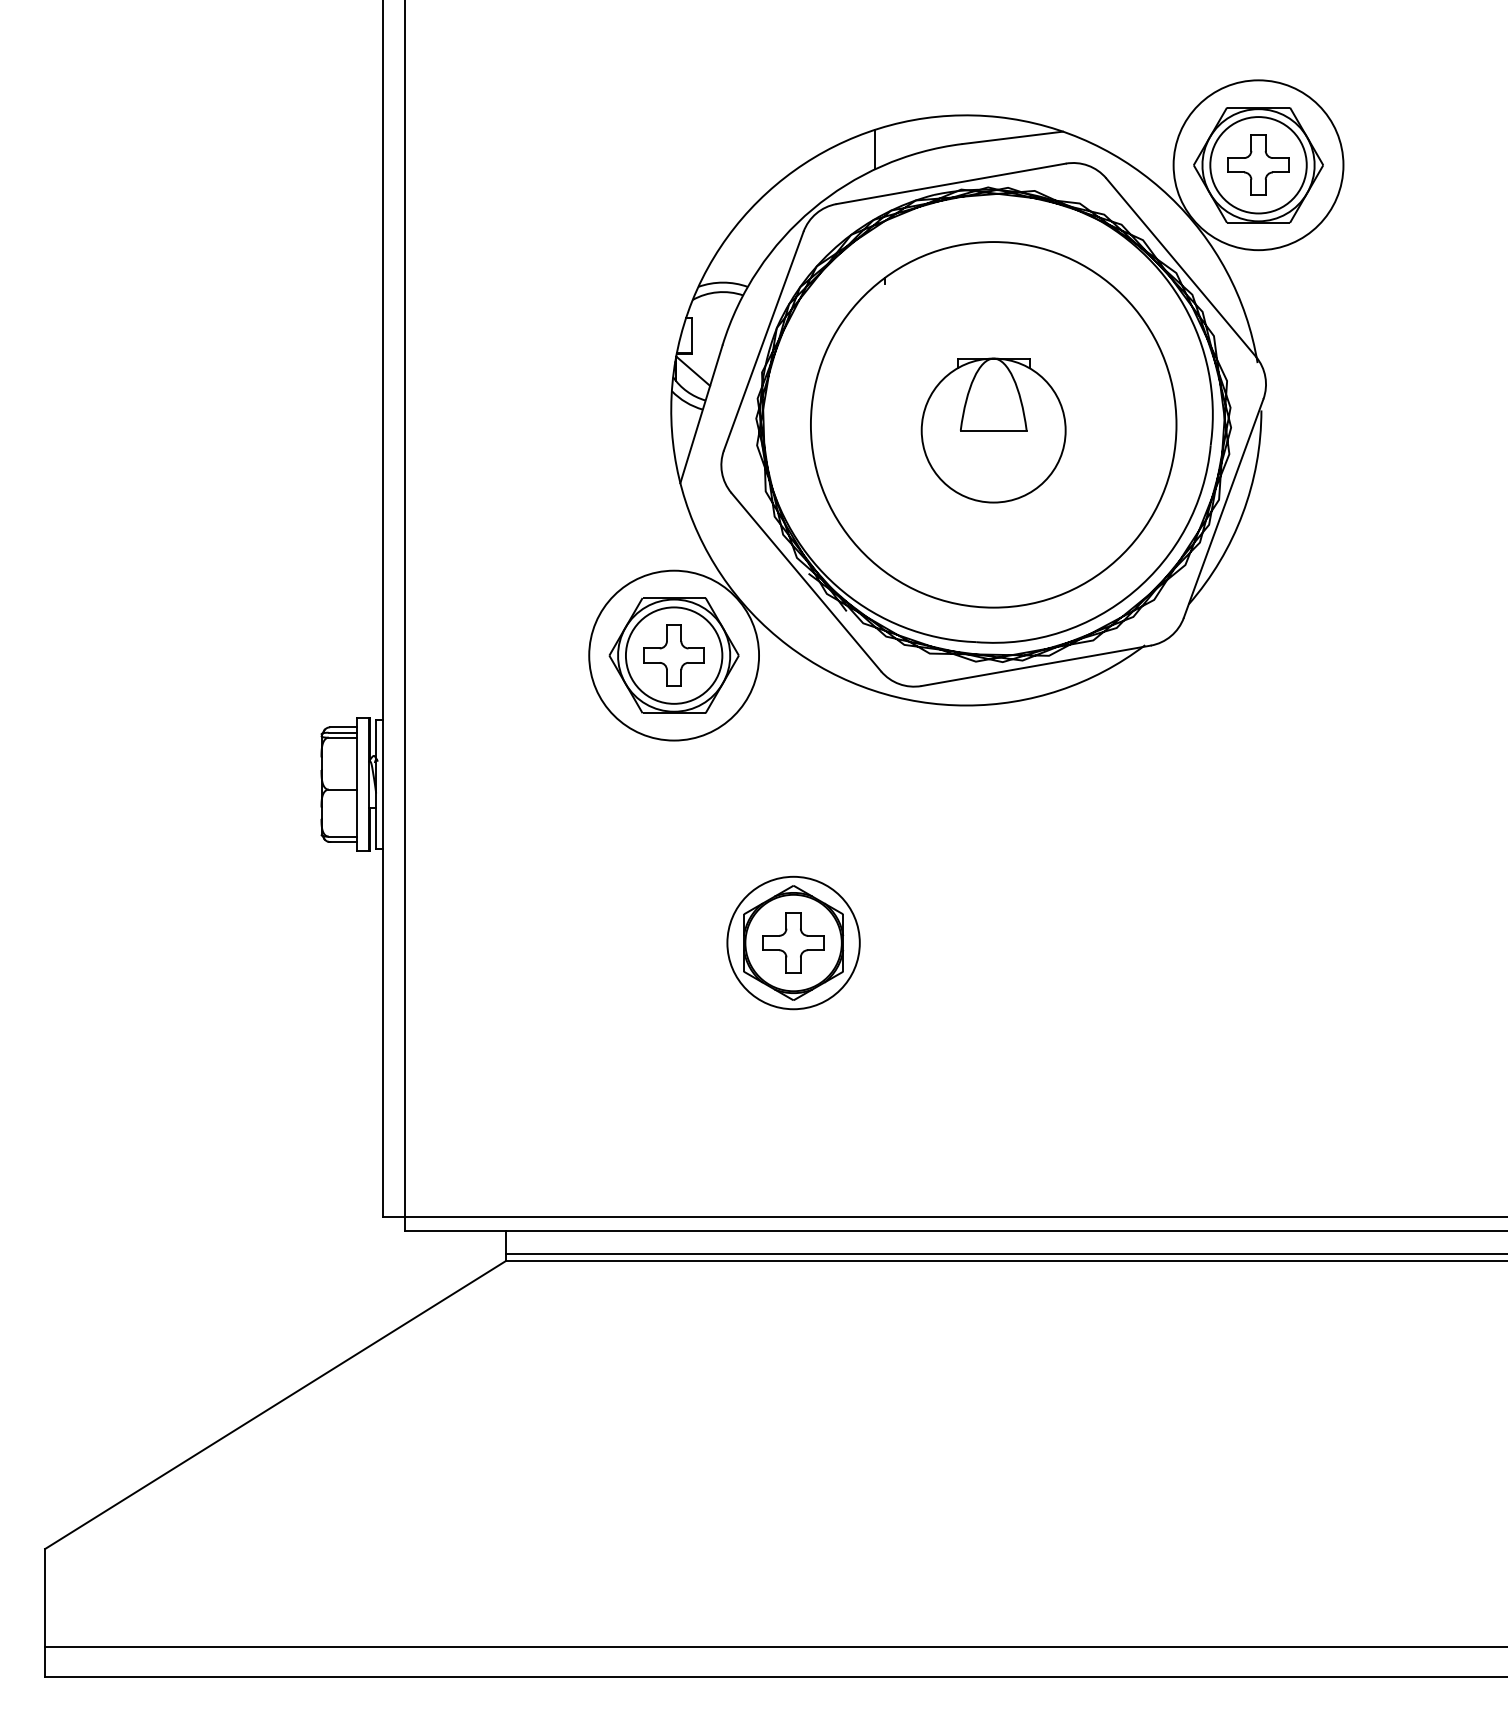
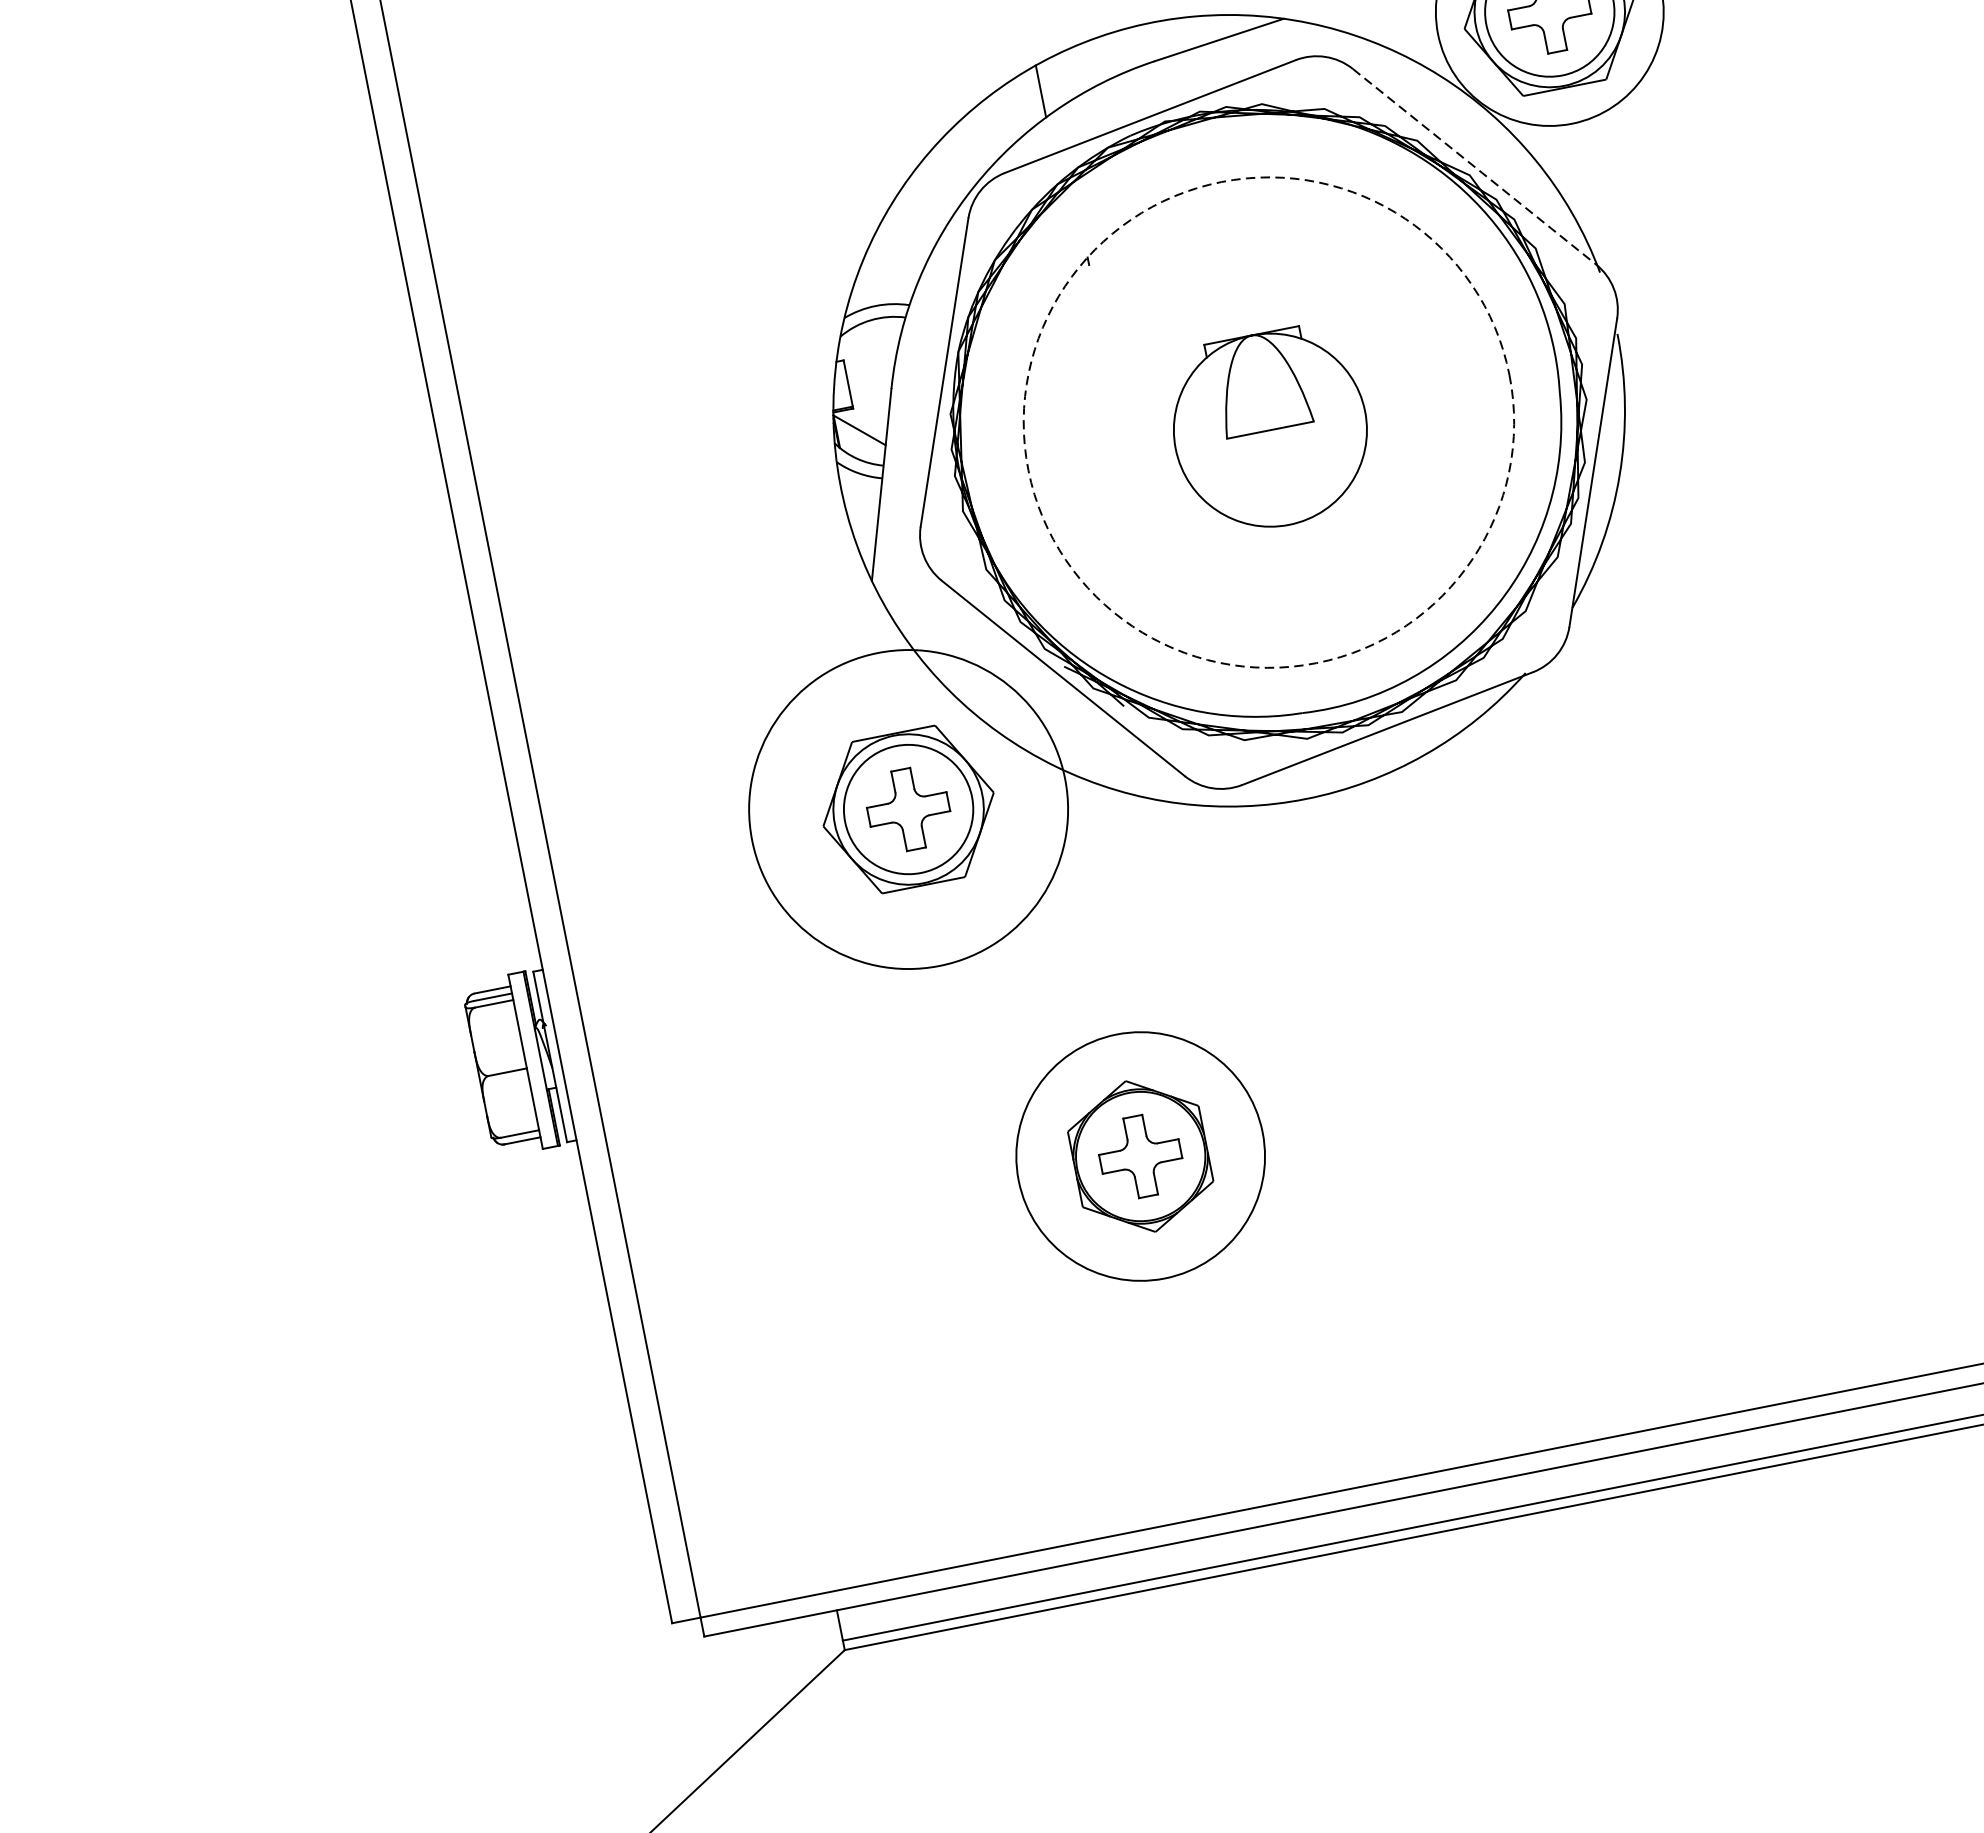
line: (1181, 267) -> (1475, 166), solid -> dashed
circle: (993, 424) -> (1268, 422), solid -> dashed
circle: (674, 655) -> (909, 809), size x1.4
circle: (793, 942) -> (1140, 1155), size x1.4

